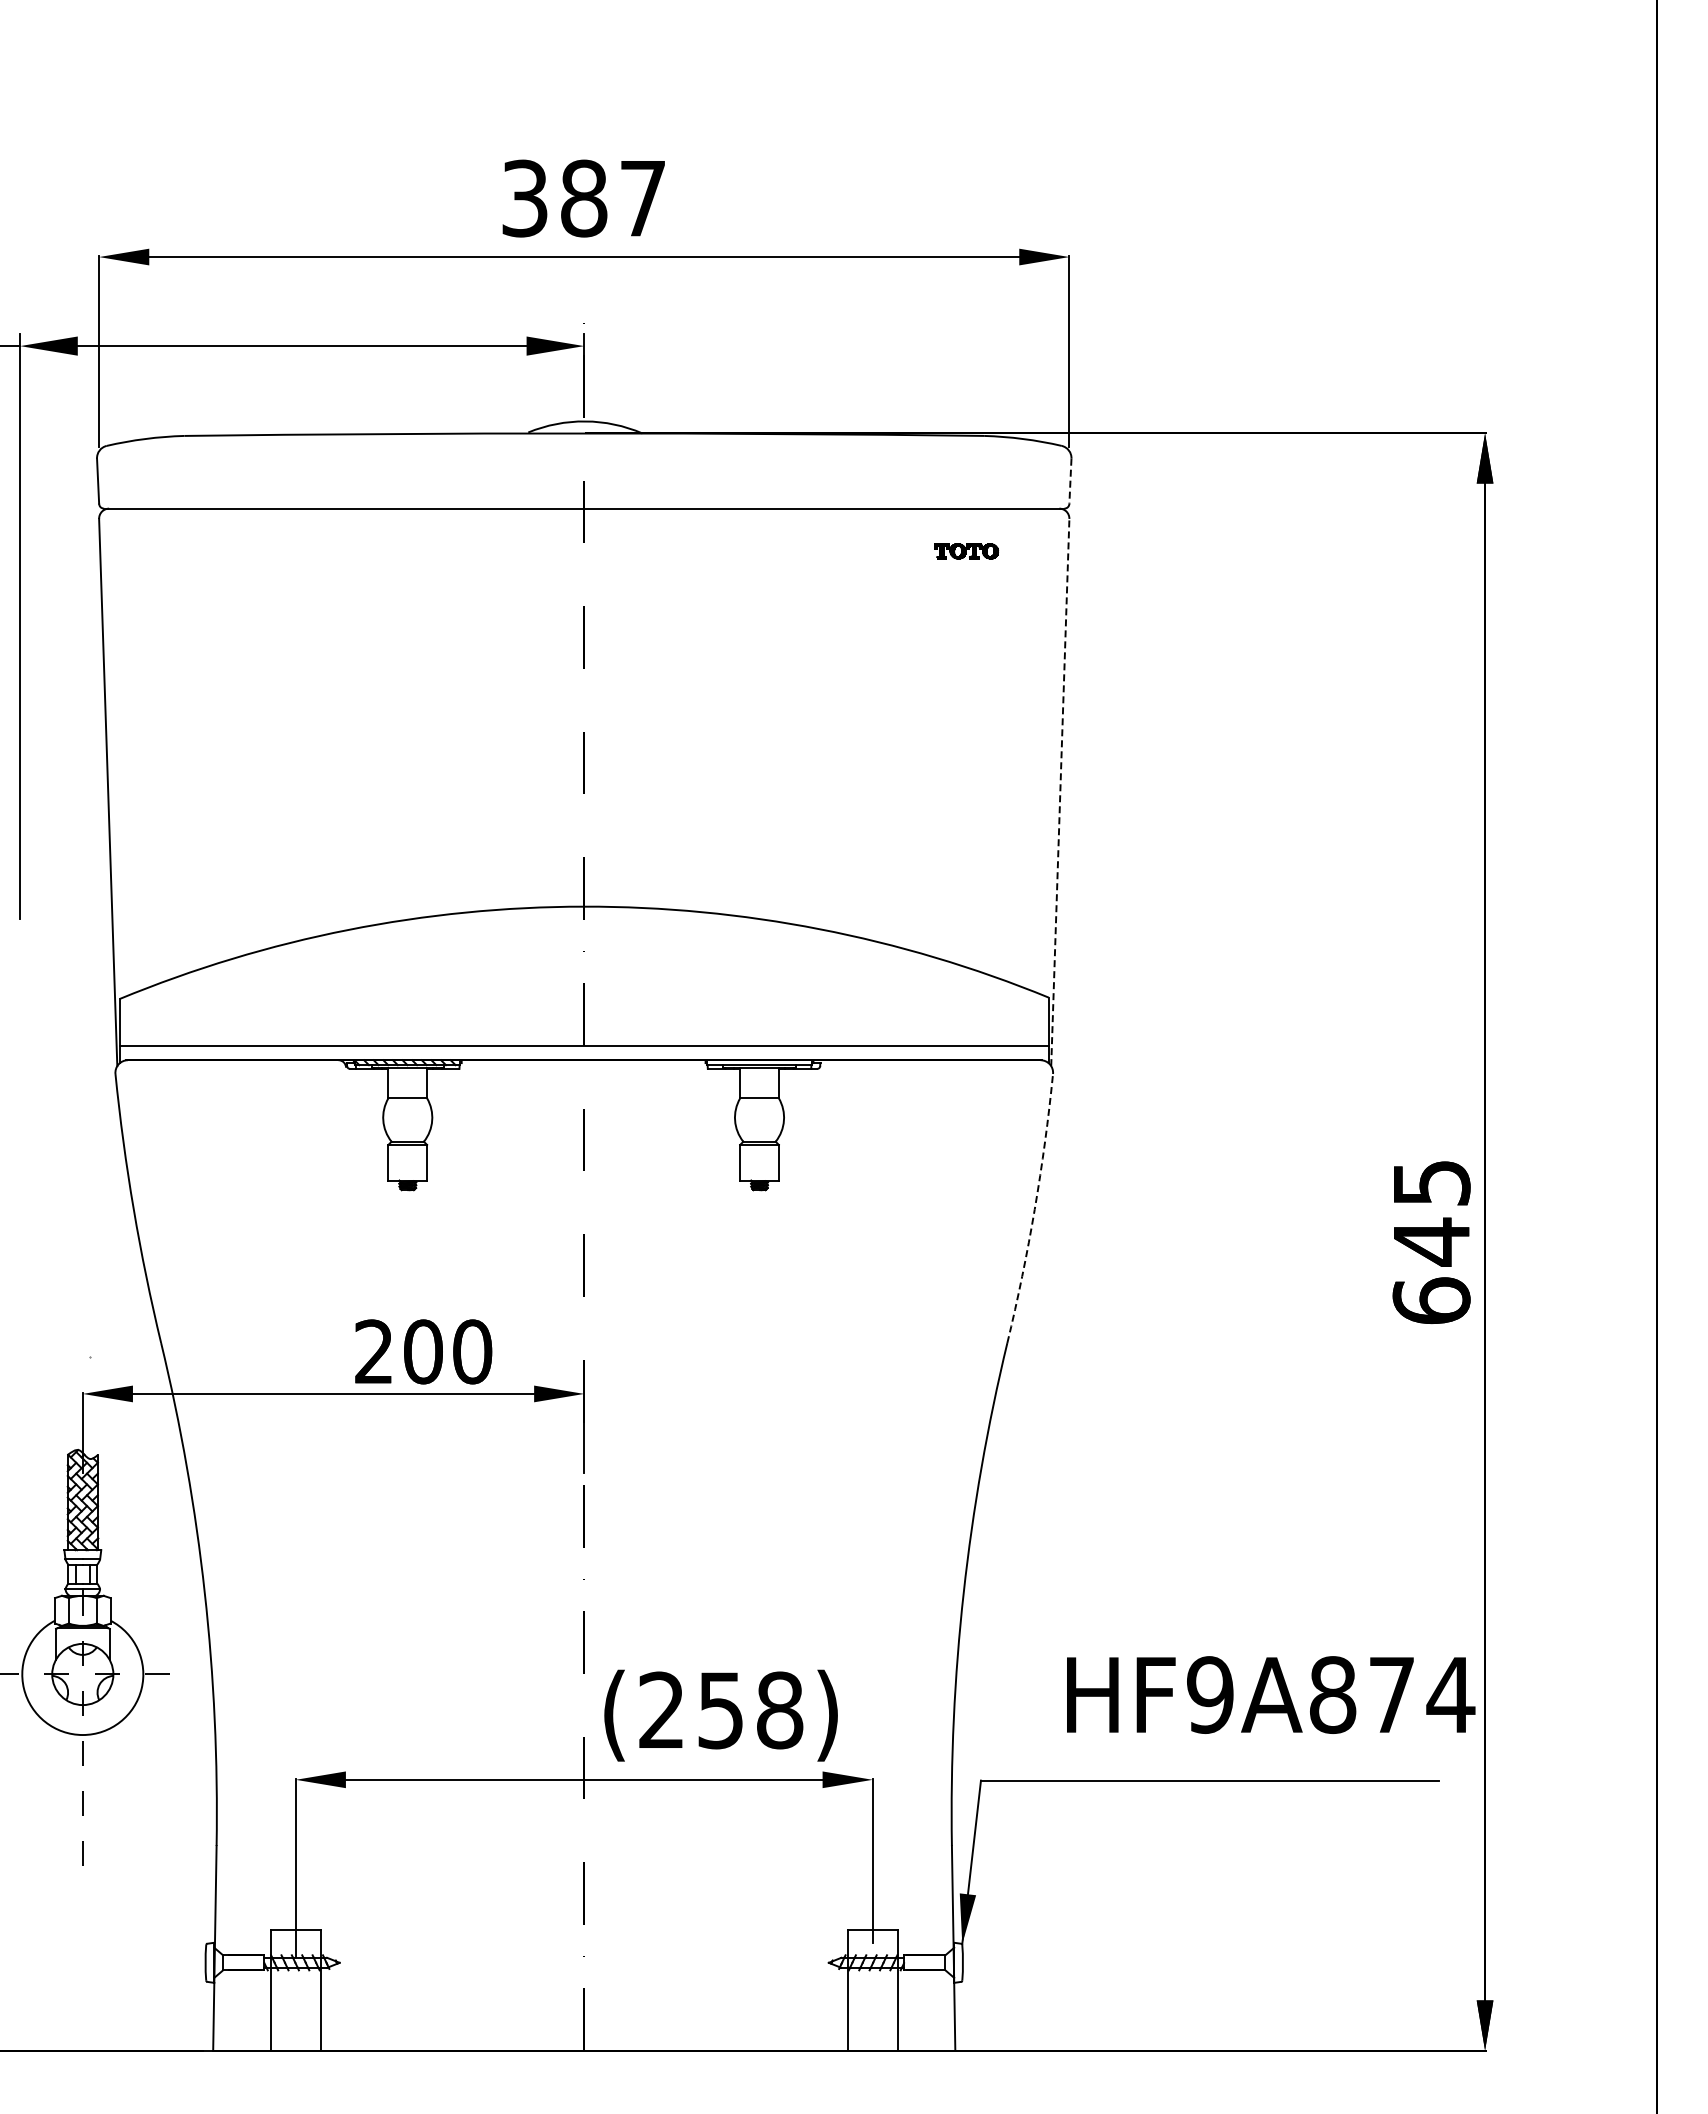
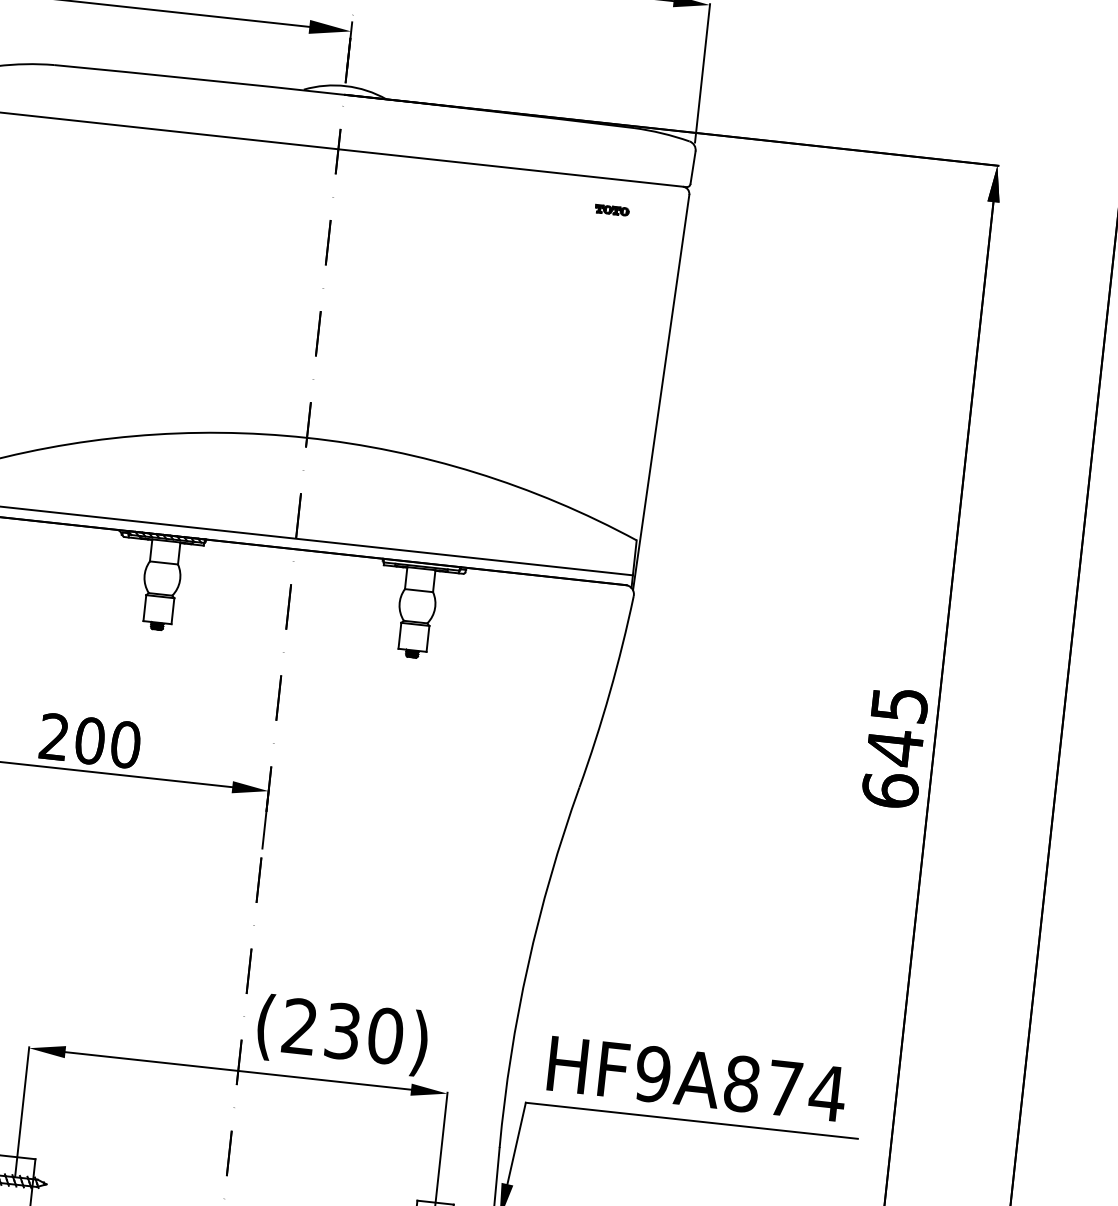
line: (1070, 481) -> (693, 167), dashed -> solid
part: (966, 551) -> (612, 210), size x0.71
line: (1060, 792) -> (661, 392), dashed -> solid
arc: (1034, 1209) -> (609, 692), dashed -> solid
text: (423, 1351) -> (90, 740), moved
text: (1271, 1694) -> (697, 1078), moved
text: (750, 1710) -> (364, 1033), (258) -> (230)

